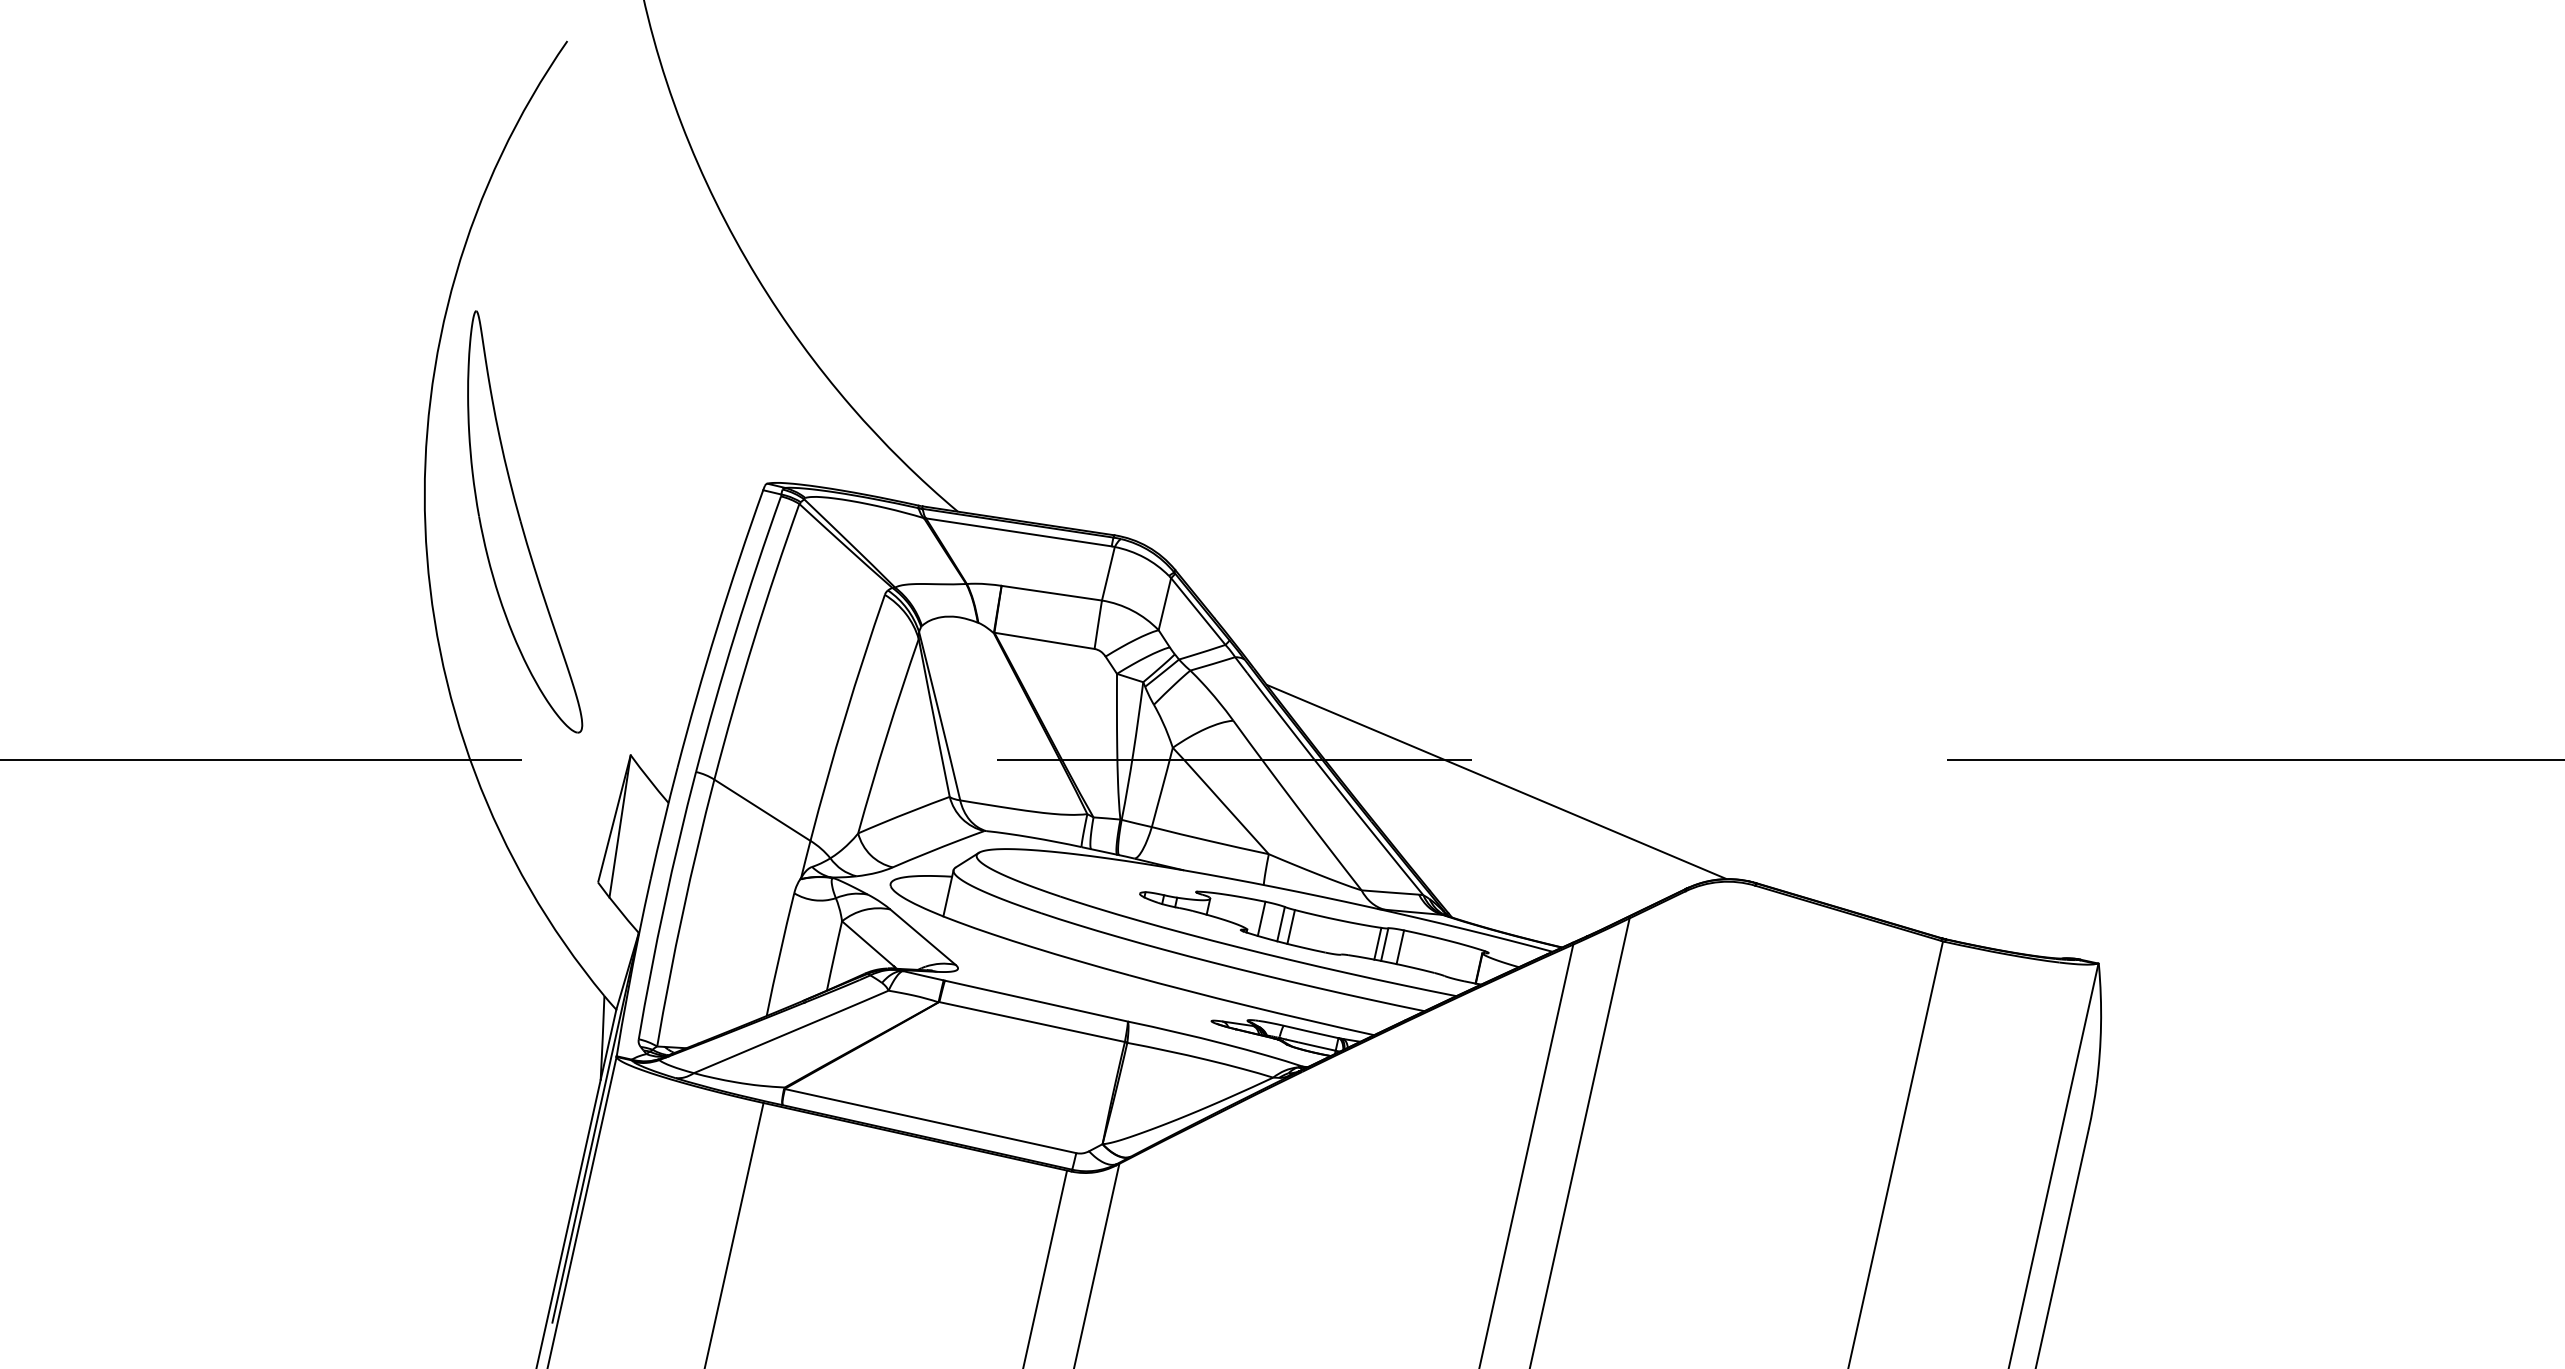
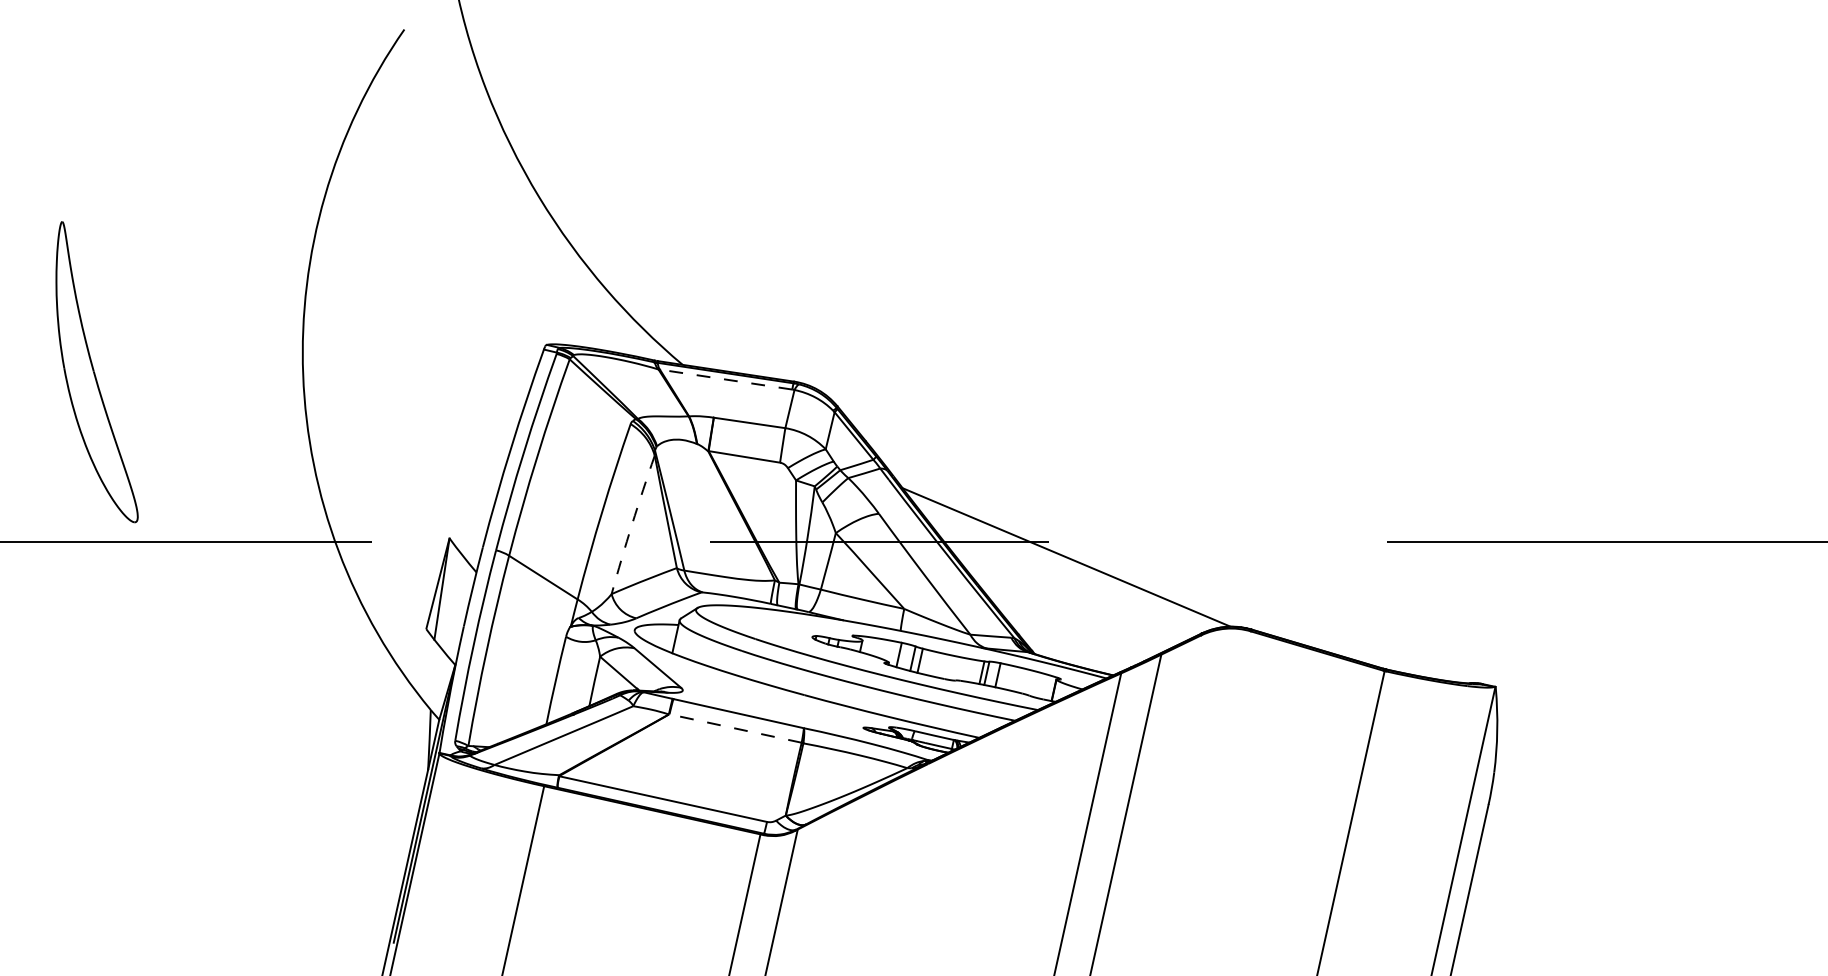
part: (525, 521) -> (97, 371), moved
line: (1018, 532) -> (725, 379), solid -> dashed
arc: (886, 735) -> (631, 524), solid -> dashed
line: (1032, 1022) -> (735, 728), solid -> dashed

